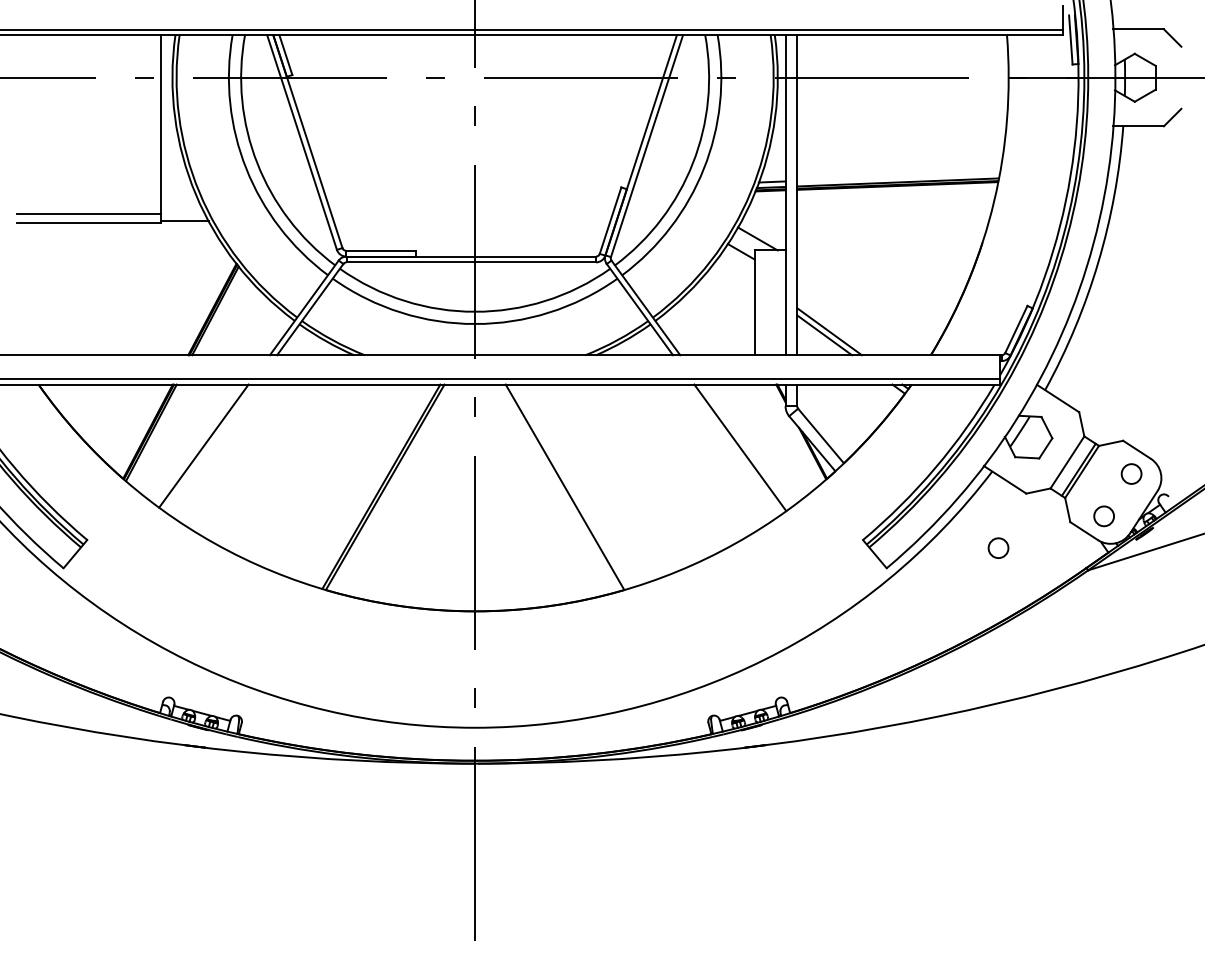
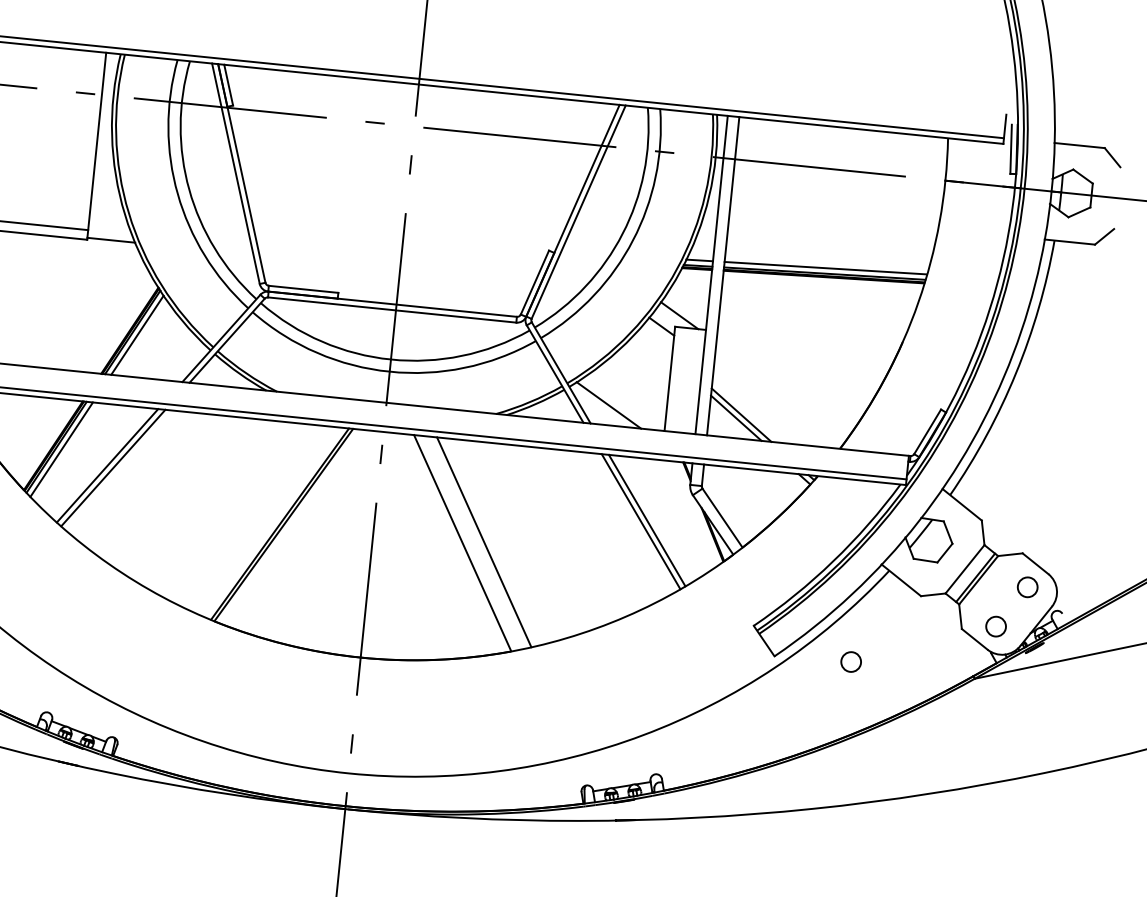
line: (898, 176) -> (825, 267), added
line: (220, 313) -> (137, 335), added
line: (696, 335) -> (608, 405), added
line: (156, 434) -> (61, 449), added
line: (746, 445) -> (647, 520), added
line: (209, 447) -> (112, 467), added
line: (585, 483) -> (483, 541), added
circle: (998, 547) -> (851, 661), moved

